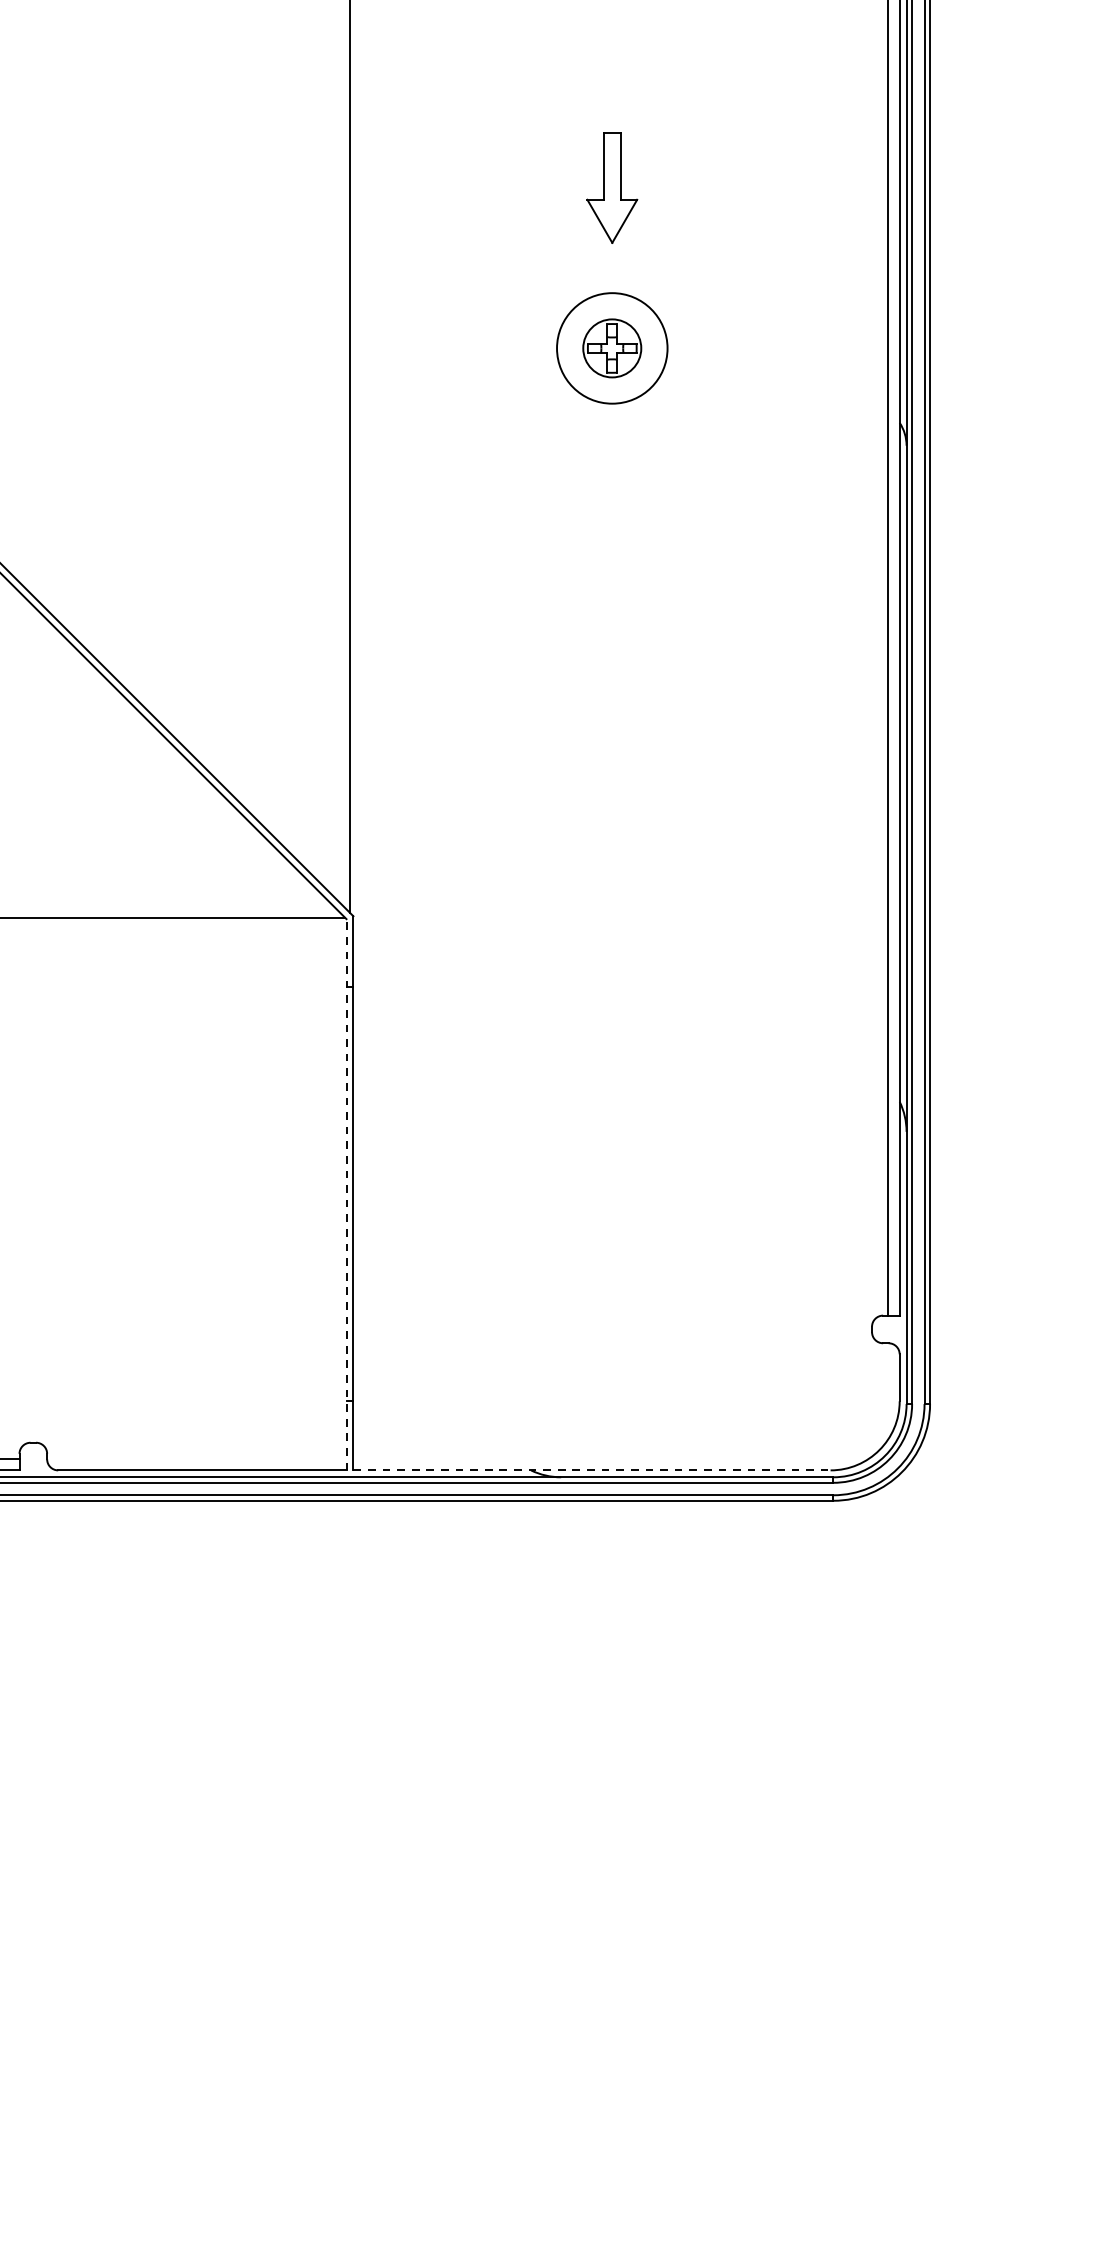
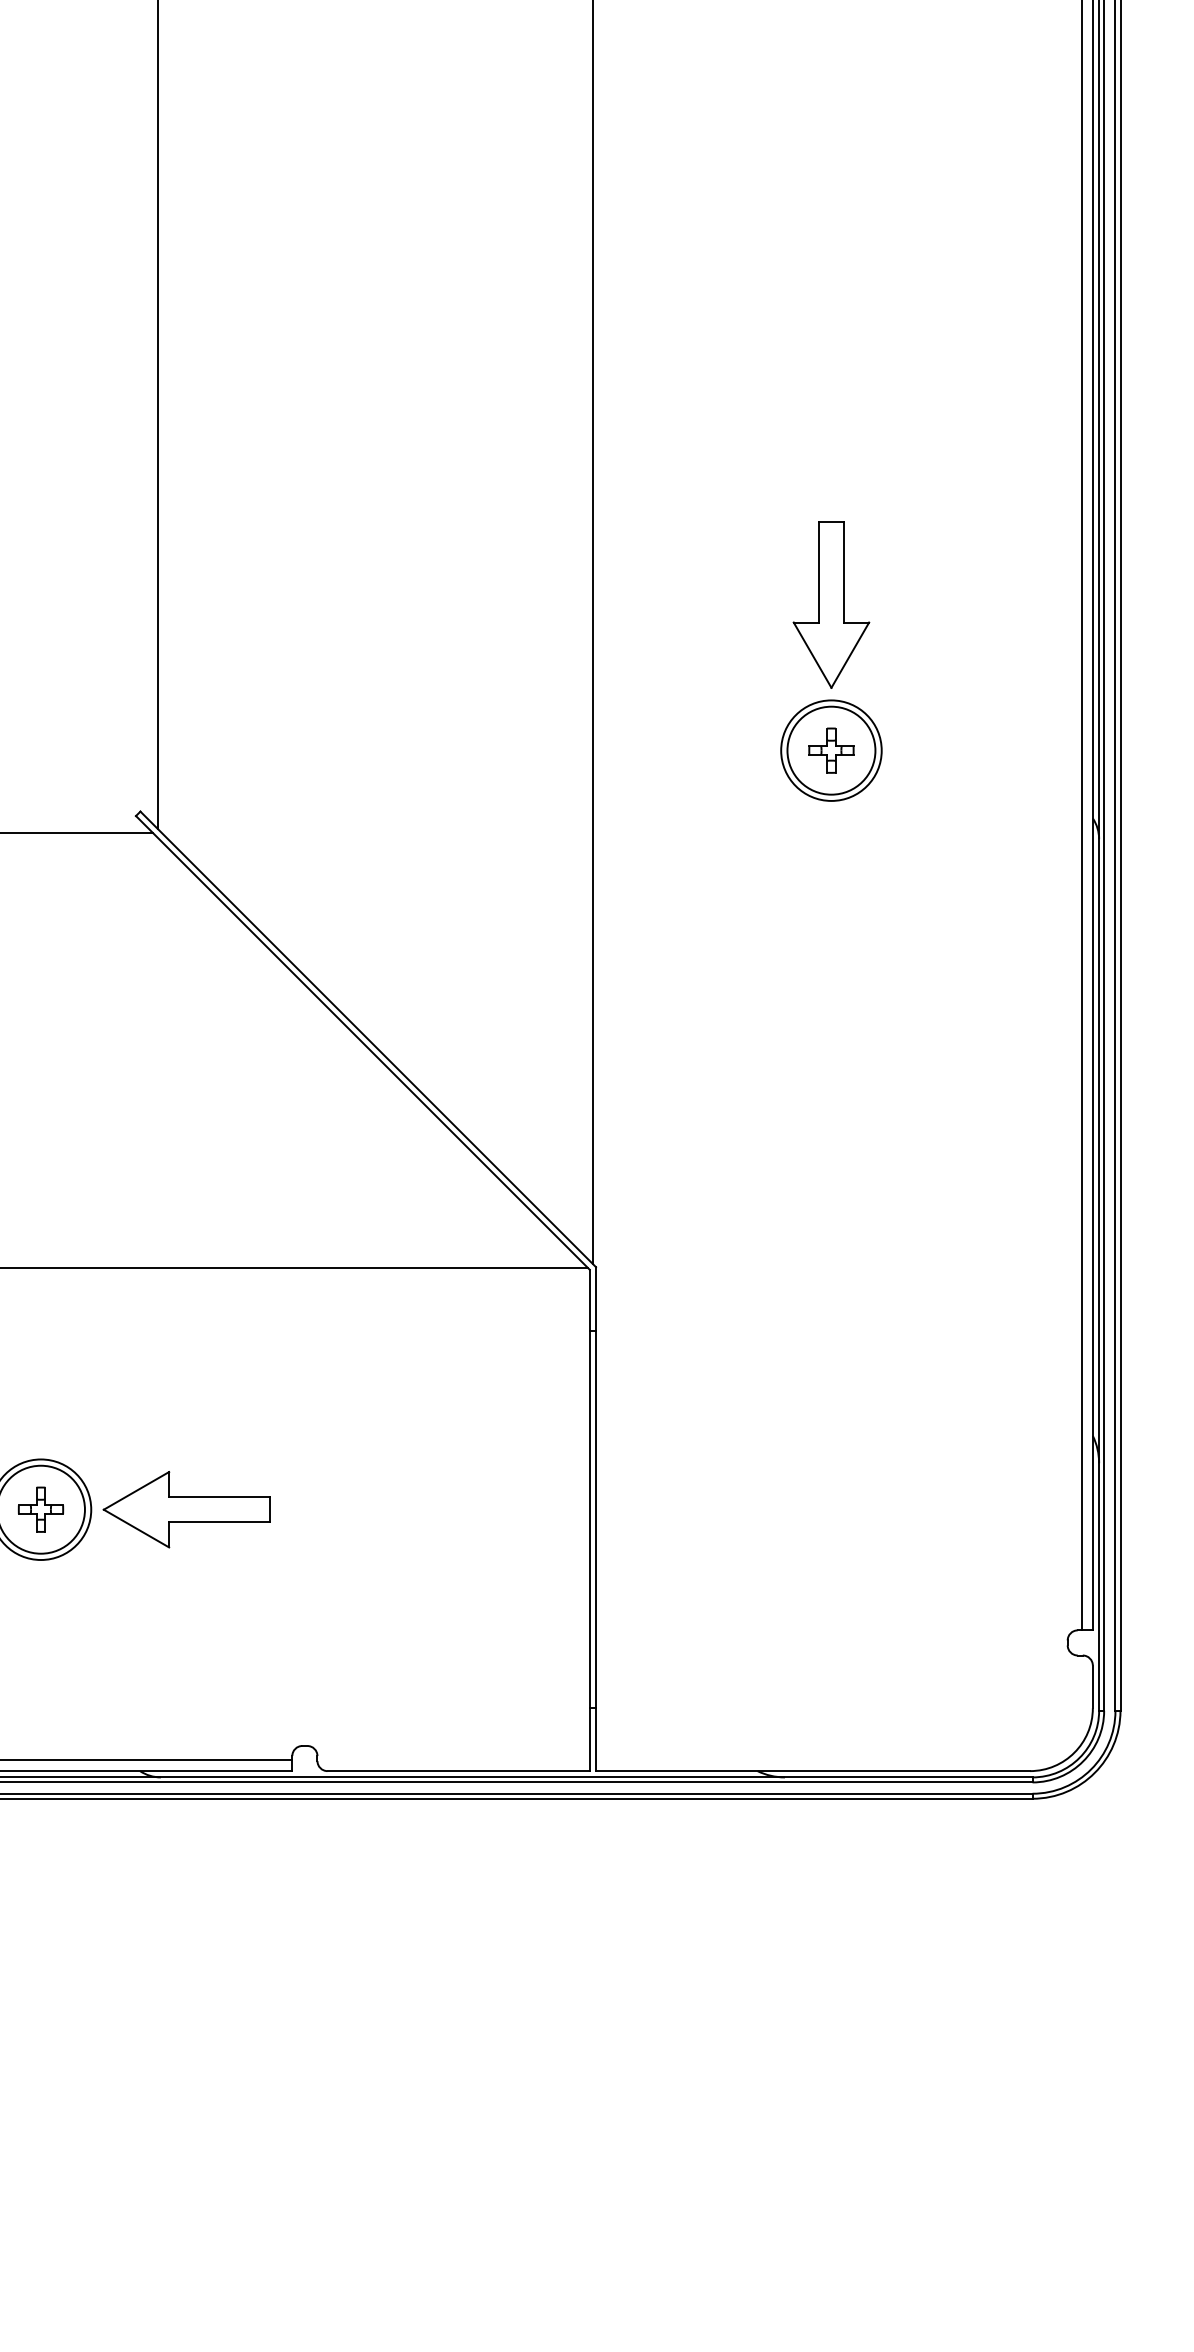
part: (612, 187) -> (831, 604), size x1.67
circle: (612, 348) -> (831, 750), size x1.67
line: (346, 1194) -> (589, 1520), dashed -> solid
line: (592, 1470) -> (813, 1771), dashed -> solid

